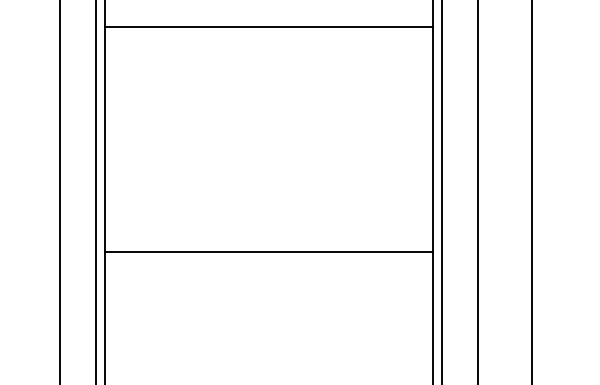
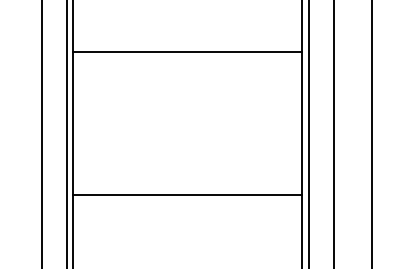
line: (268, 26) -> (187, 51), moved
line: (268, 251) -> (187, 194), moved

